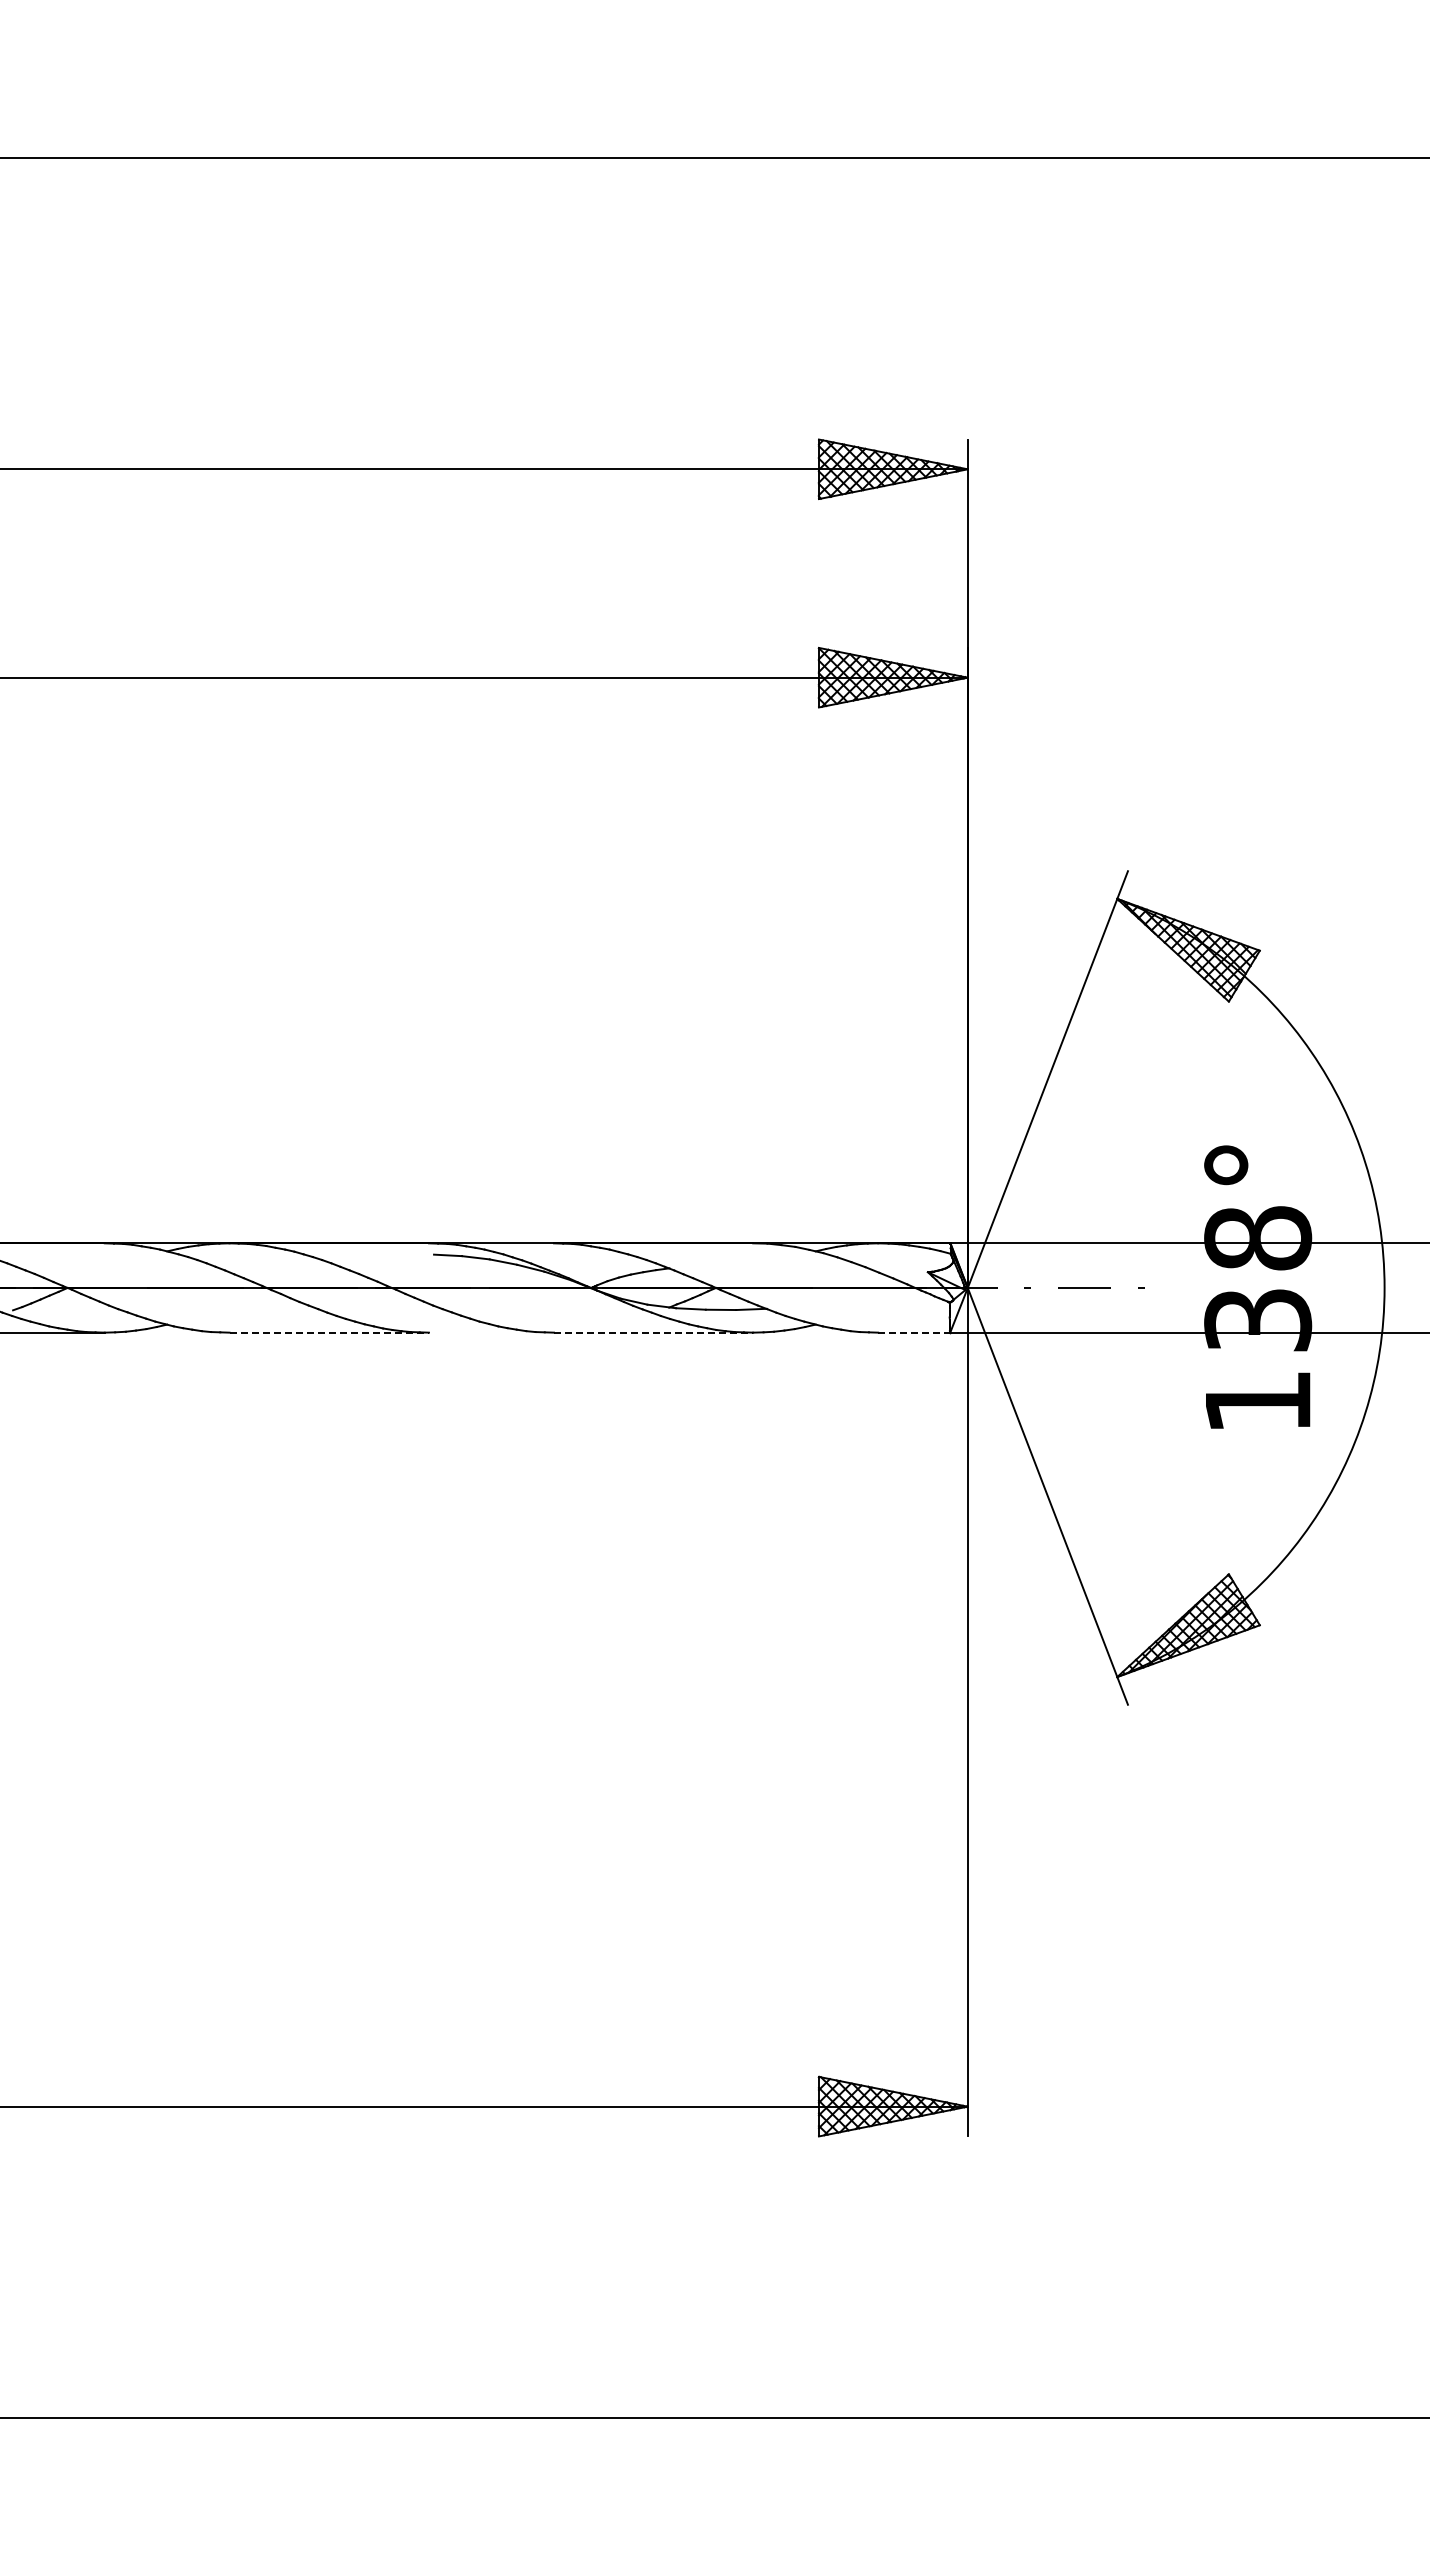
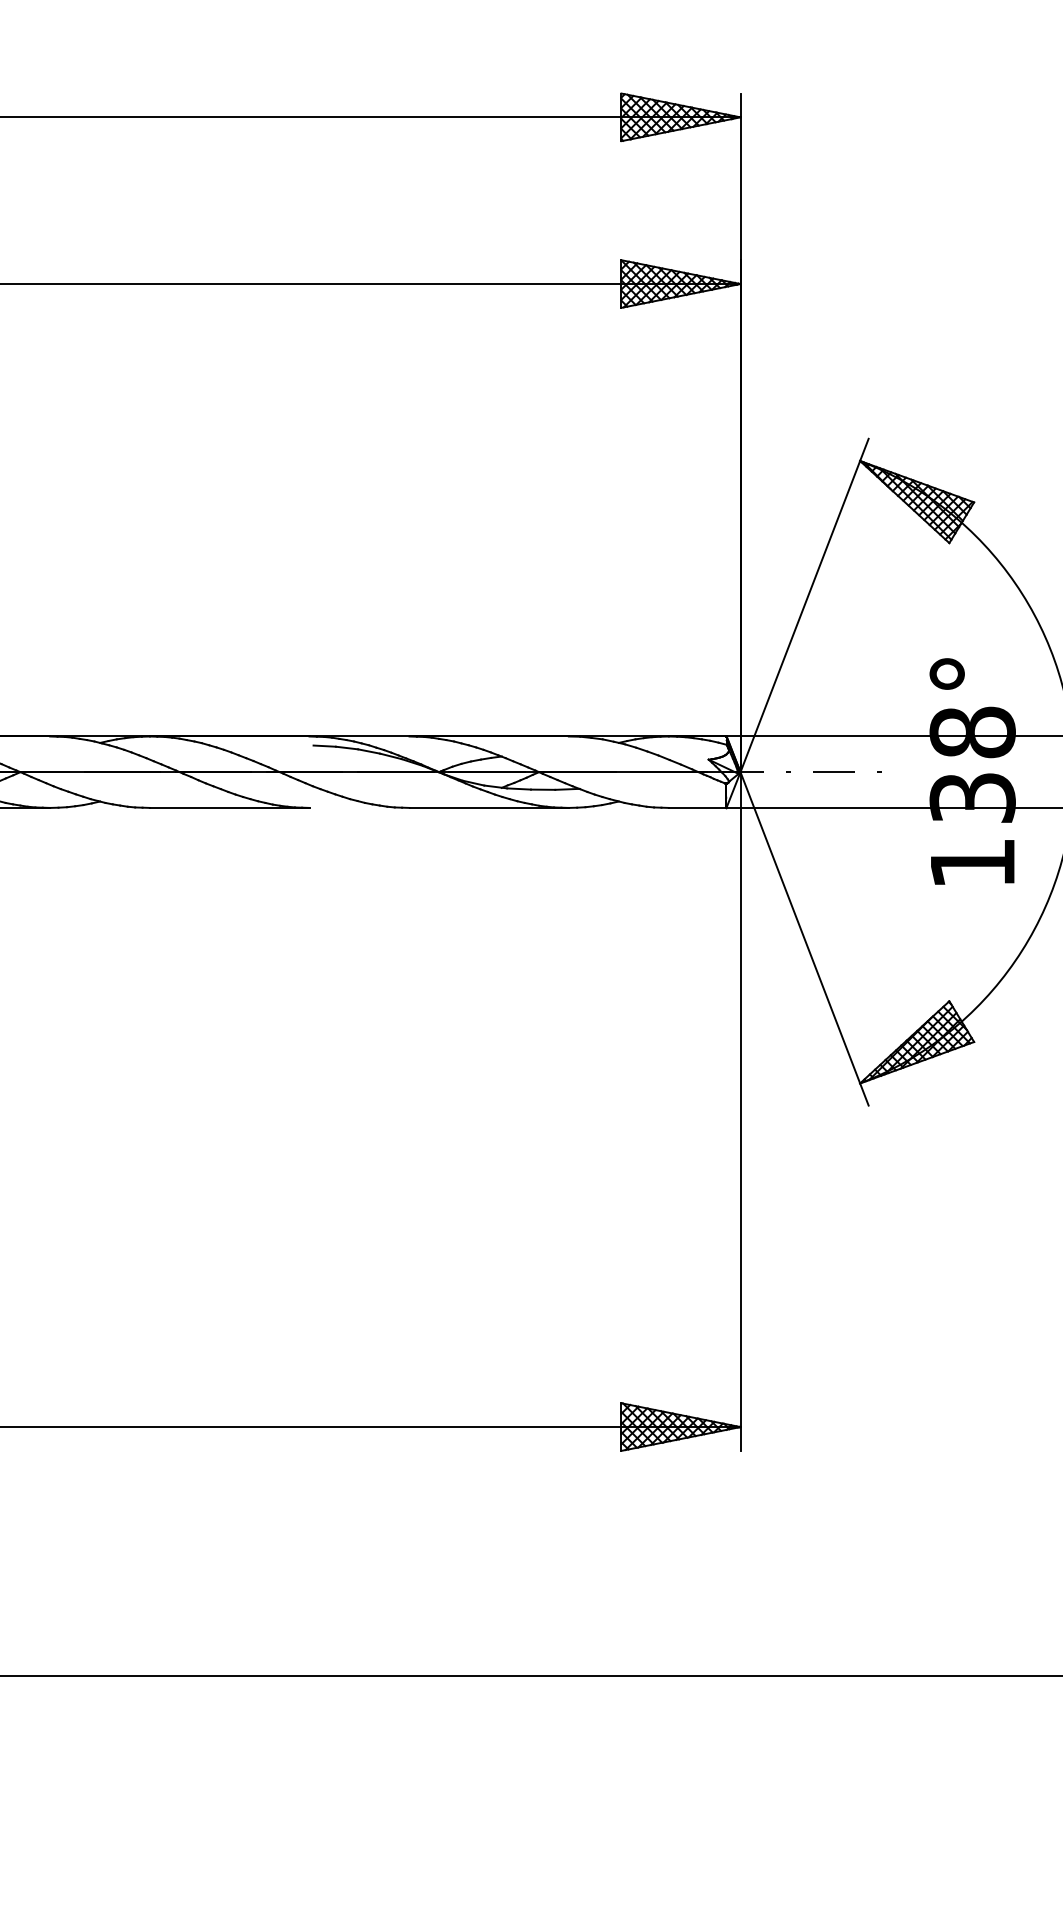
line: (329, 1332) -> (229, 807), dashed -> solid
line: (653, 1332) -> (489, 807), dashed -> solid
line: (914, 1332) -> (697, 807), dashed -> solid

